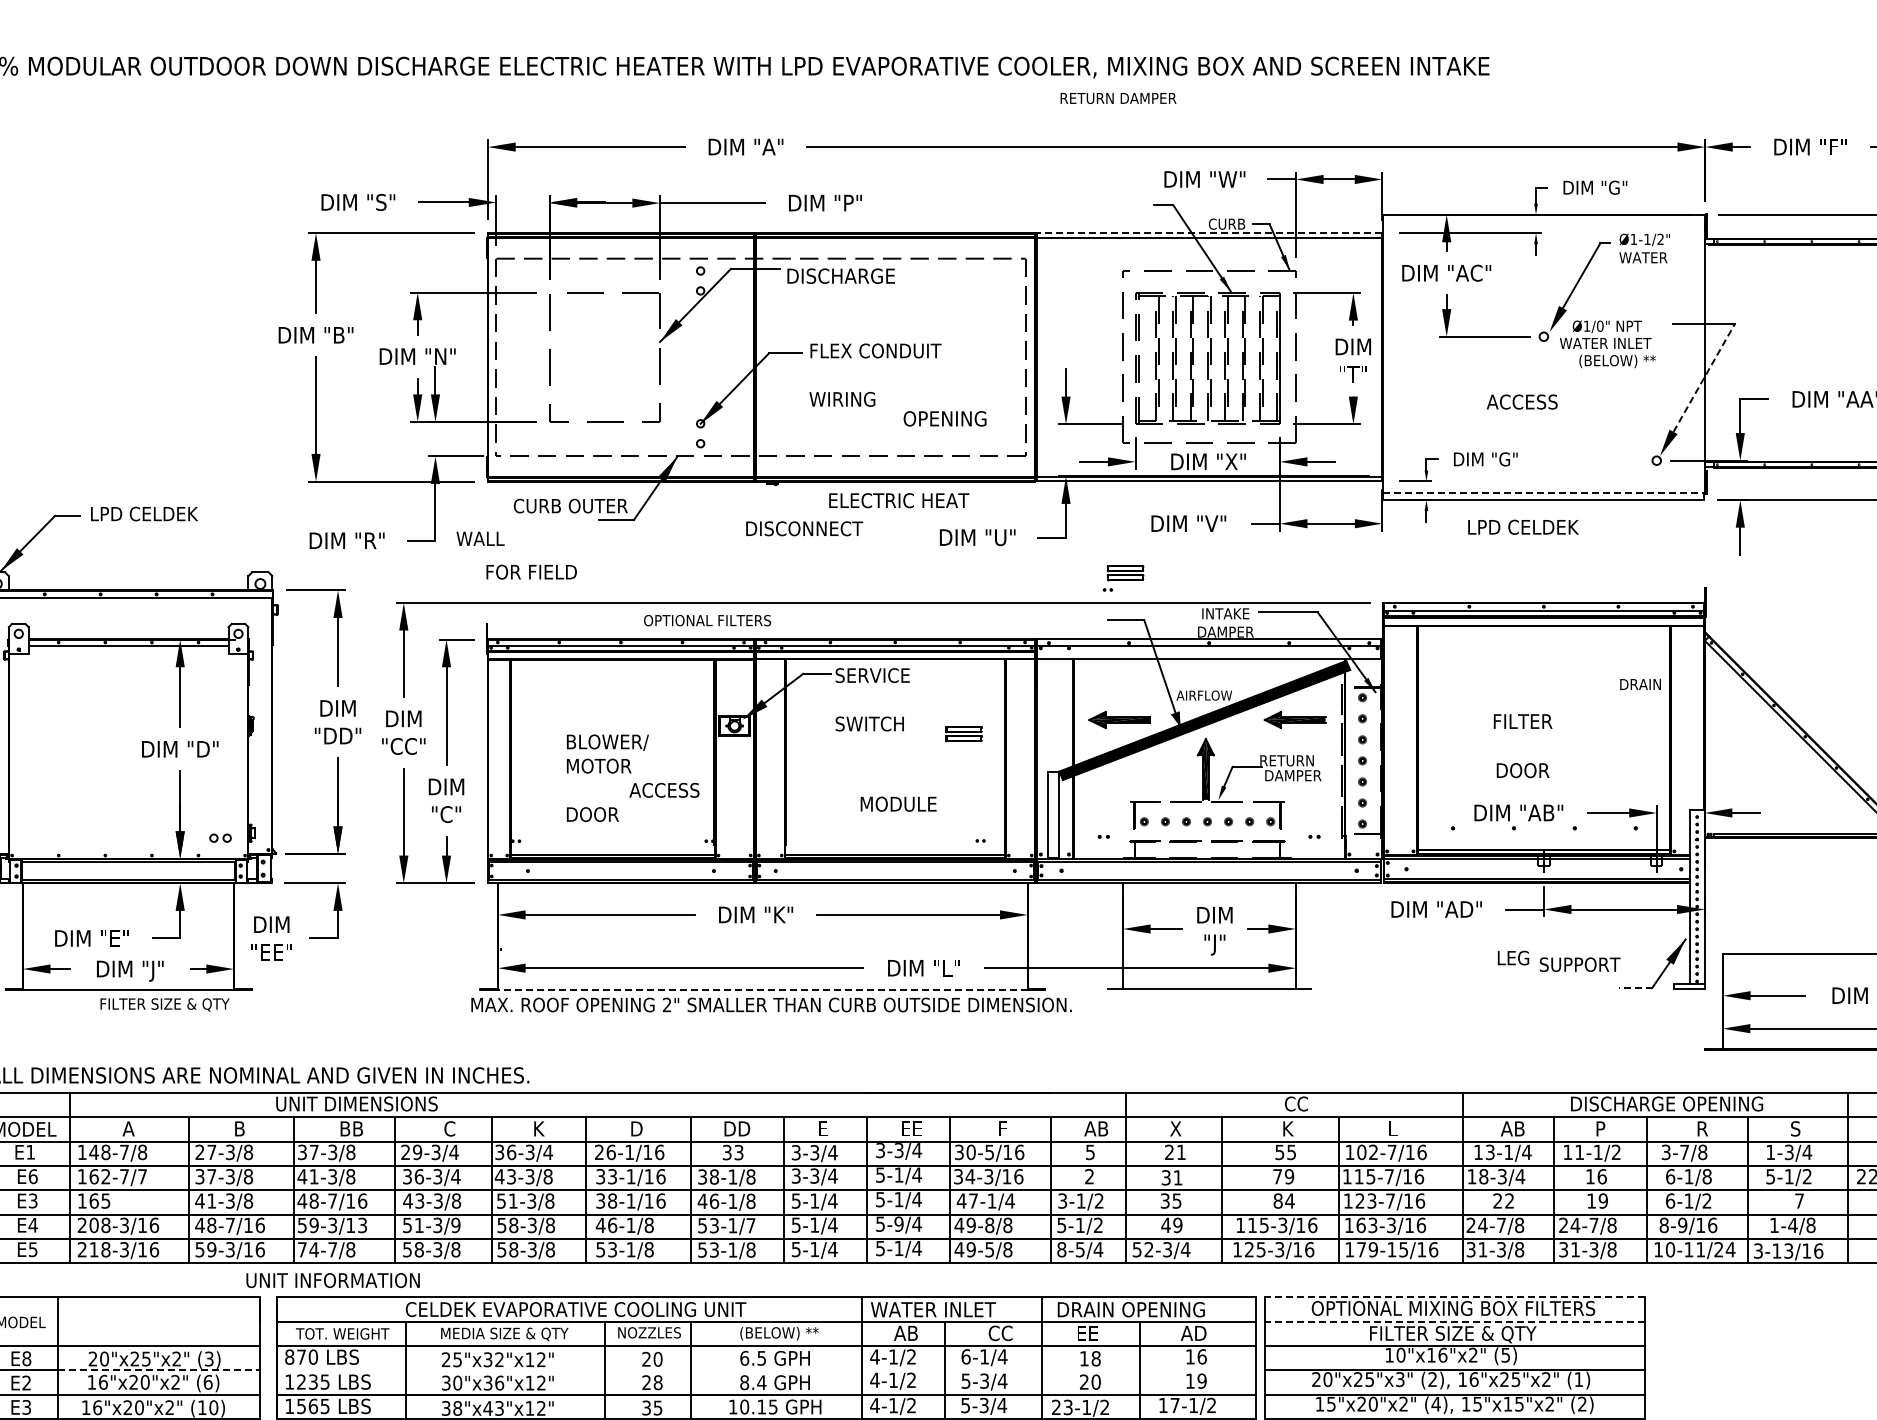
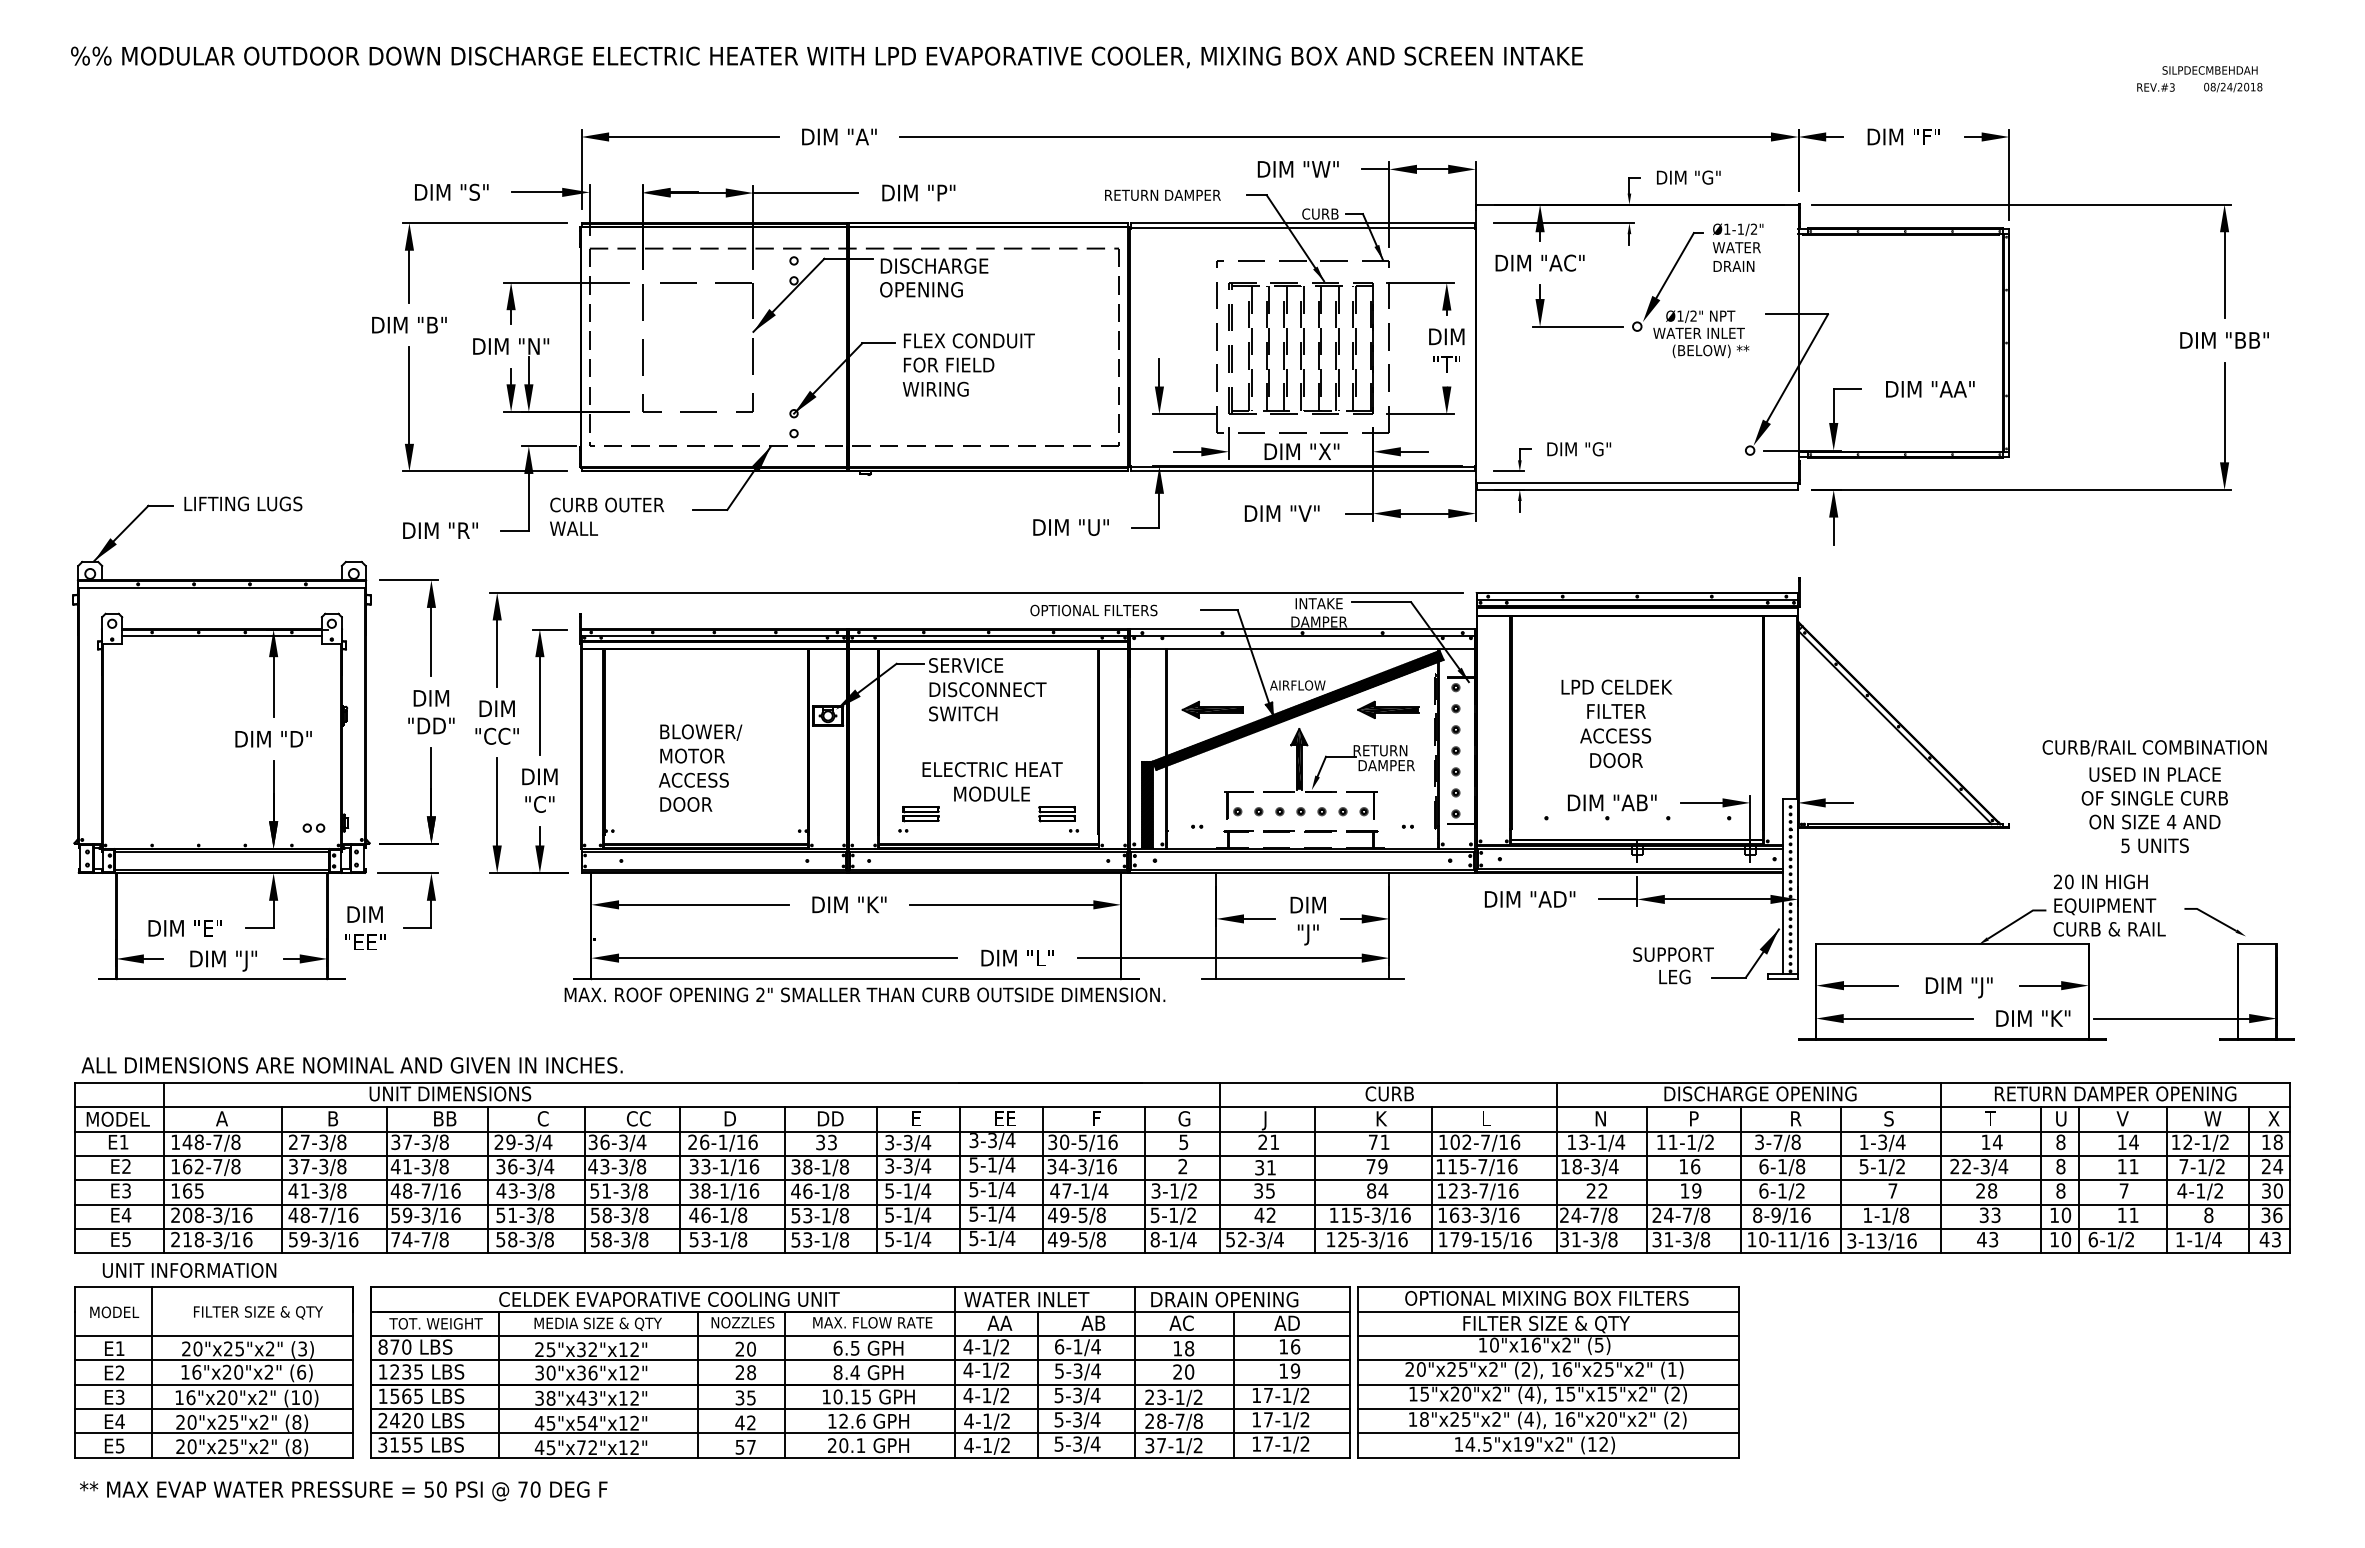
text: (1118, 97) -> (1162, 194), moved
line: (1209, 233) -> (1302, 223), dashed -> solid
text: (1600, 325) -> (1693, 315), Ø1/0" -> Ø1/2"
line: (1704, 378) -> (1797, 368), dashed -> solid
text: (1522, 401) -> (1615, 735), moved
text: (945, 418) -> (921, 289), moved
line: (1544, 493) -> (1637, 483), dashed -> solid
text: (899, 500) -> (992, 769), moved
text: (571, 505) -> (607, 504), moved
text: (156, 513) -> (249, 503), LPD CELDEK -> LIFTING LUGS
text: (1523, 526) -> (1616, 686), moved
text: (804, 528) -> (987, 689), moved
text: (532, 571) -> (949, 364), moved
part: (1123, 578) -> (918, 819), moved
text: (707, 620) -> (1093, 610), moved
text: (1640, 684) -> (1733, 266), moved
part: (963, 734) -> (1056, 814), moved
text: (664, 789) -> (693, 779), moved
hatch: (1053, 814) -> (1146, 804), added
text: (1513, 957) -> (1674, 976), moved
line: (1635, 987) -> (1728, 977), dashed -> solid
line: (763, 989) -> (856, 979), dashed -> solid
text: (165, 1004) -> (258, 1312), moved
text: (1296, 1103) -> (1389, 1093), CC -> CURB
text: (545, 1128) -> (638, 1118), K -> CC
text: (1096, 1128) -> (1189, 1118), AB -> G
text: (1512, 1128) -> (1605, 1118), AB -> N
text: (1174, 1130) -> (1267, 1120), X -> J
text: (1285, 1152) -> (1378, 1142), 55 -> 71
text: (33, 1176) -> (126, 1166), E6 -> E2
text: (142, 1176) -> (235, 1166), 162-7/7 -> 162-7/8
text: (899, 1223) -> (992, 1213), 5-9/4 -> 5-1/4
text: (1793, 1224) -> (1886, 1214), 1-4/8 -> 1-1/8
text: (362, 1225) -> (455, 1215), 59-3/13 -> 59-3/16
text: (455, 1225) -> (548, 1215), 51-3/9 -> 51-3/8
text: (750, 1225) -> (843, 1215), 53-1/7 -> 53-1/8
text: (989, 1225) -> (1082, 1215), 49-8/8 -> 49-5/8
text: (1177, 1225) -> (1270, 1215), 49 -> 42
text: (1080, 1249) -> (1173, 1239), 8-5/4 -> 8-1/4
text: (1724, 1249) -> (1817, 1239), 10-11/24 -> 10-11/16
text: (333, 1280) -> (189, 1270), moved
line: (1454, 1297) -> (1547, 1287), dashed -> solid
line: (1454, 1321) -> (1547, 1311), dashed -> solid
text: (913, 1332) -> (1006, 1322), AB -> AA
text: (1000, 1332) -> (1093, 1322), CC -> AB
text: (1088, 1332) -> (1181, 1322), EE -> AC
text: (779, 1333) -> (872, 1323), (BELOW) ** -> MAX. FLOW RATE
text: (26, 1358) -> (119, 1348), E8 -> E1
line: (159, 1370) -> (252, 1360), dashed -> solid
line: (766, 1370) -> (859, 1360), added
text: (1400, 1379) -> (1493, 1369), 20"x25"x3" -> 20"x25"x2"

